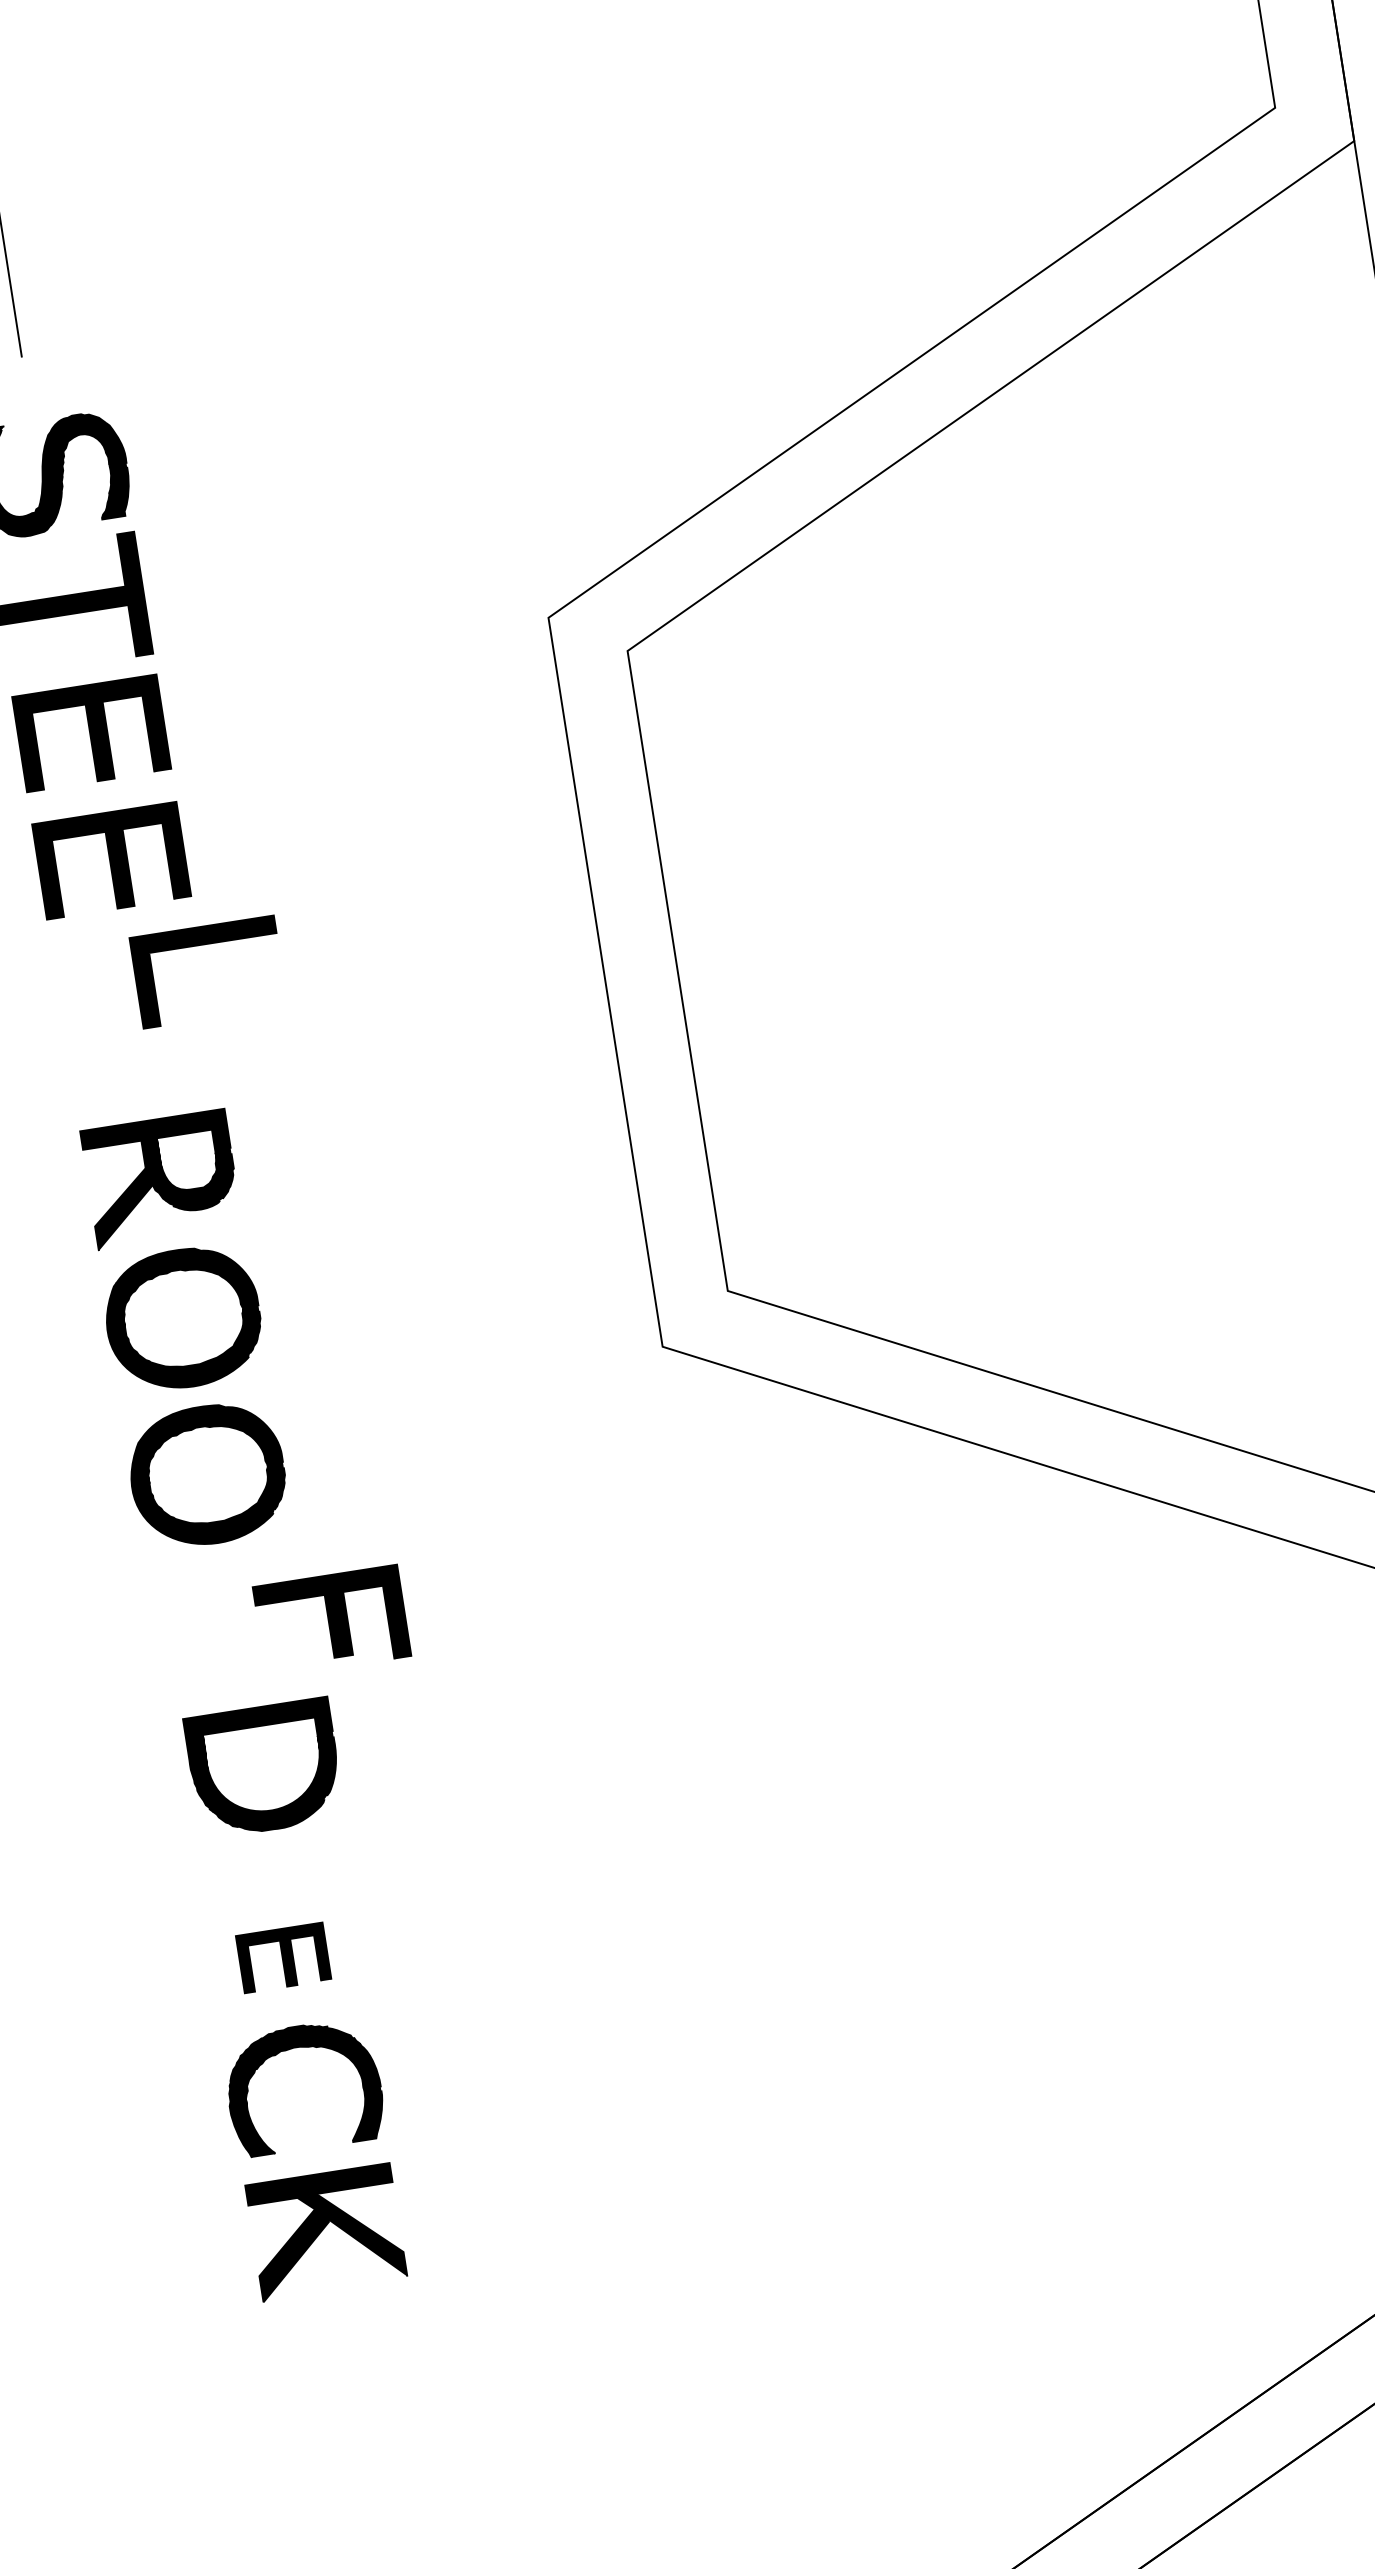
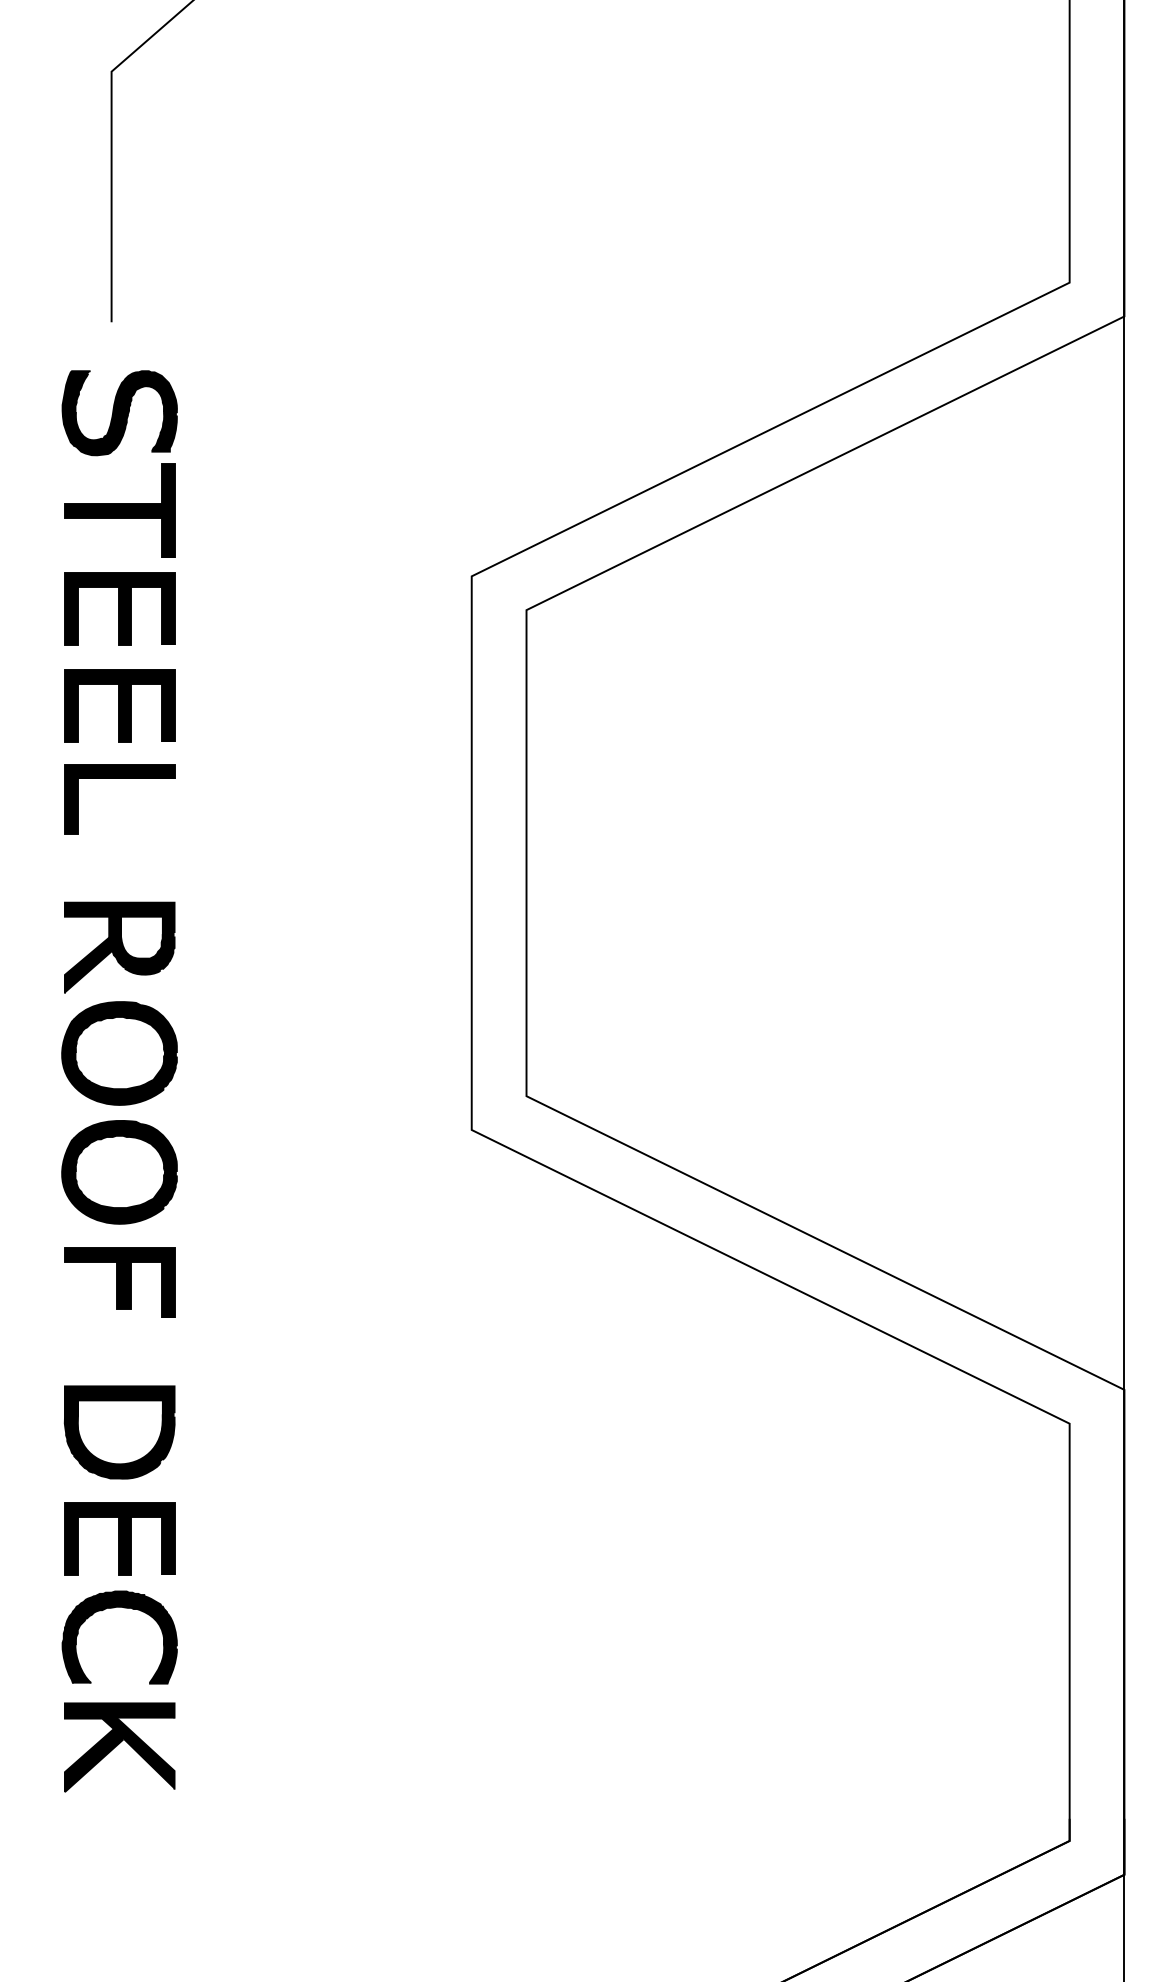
part: (204, 944) -> (119, 778), moved
part: (331, 1621) -> (119, 1282), moved
part: (264, 1768) -> (119, 1432), moved
part: (283, 1957) -> (119, 1538), size x1.67

